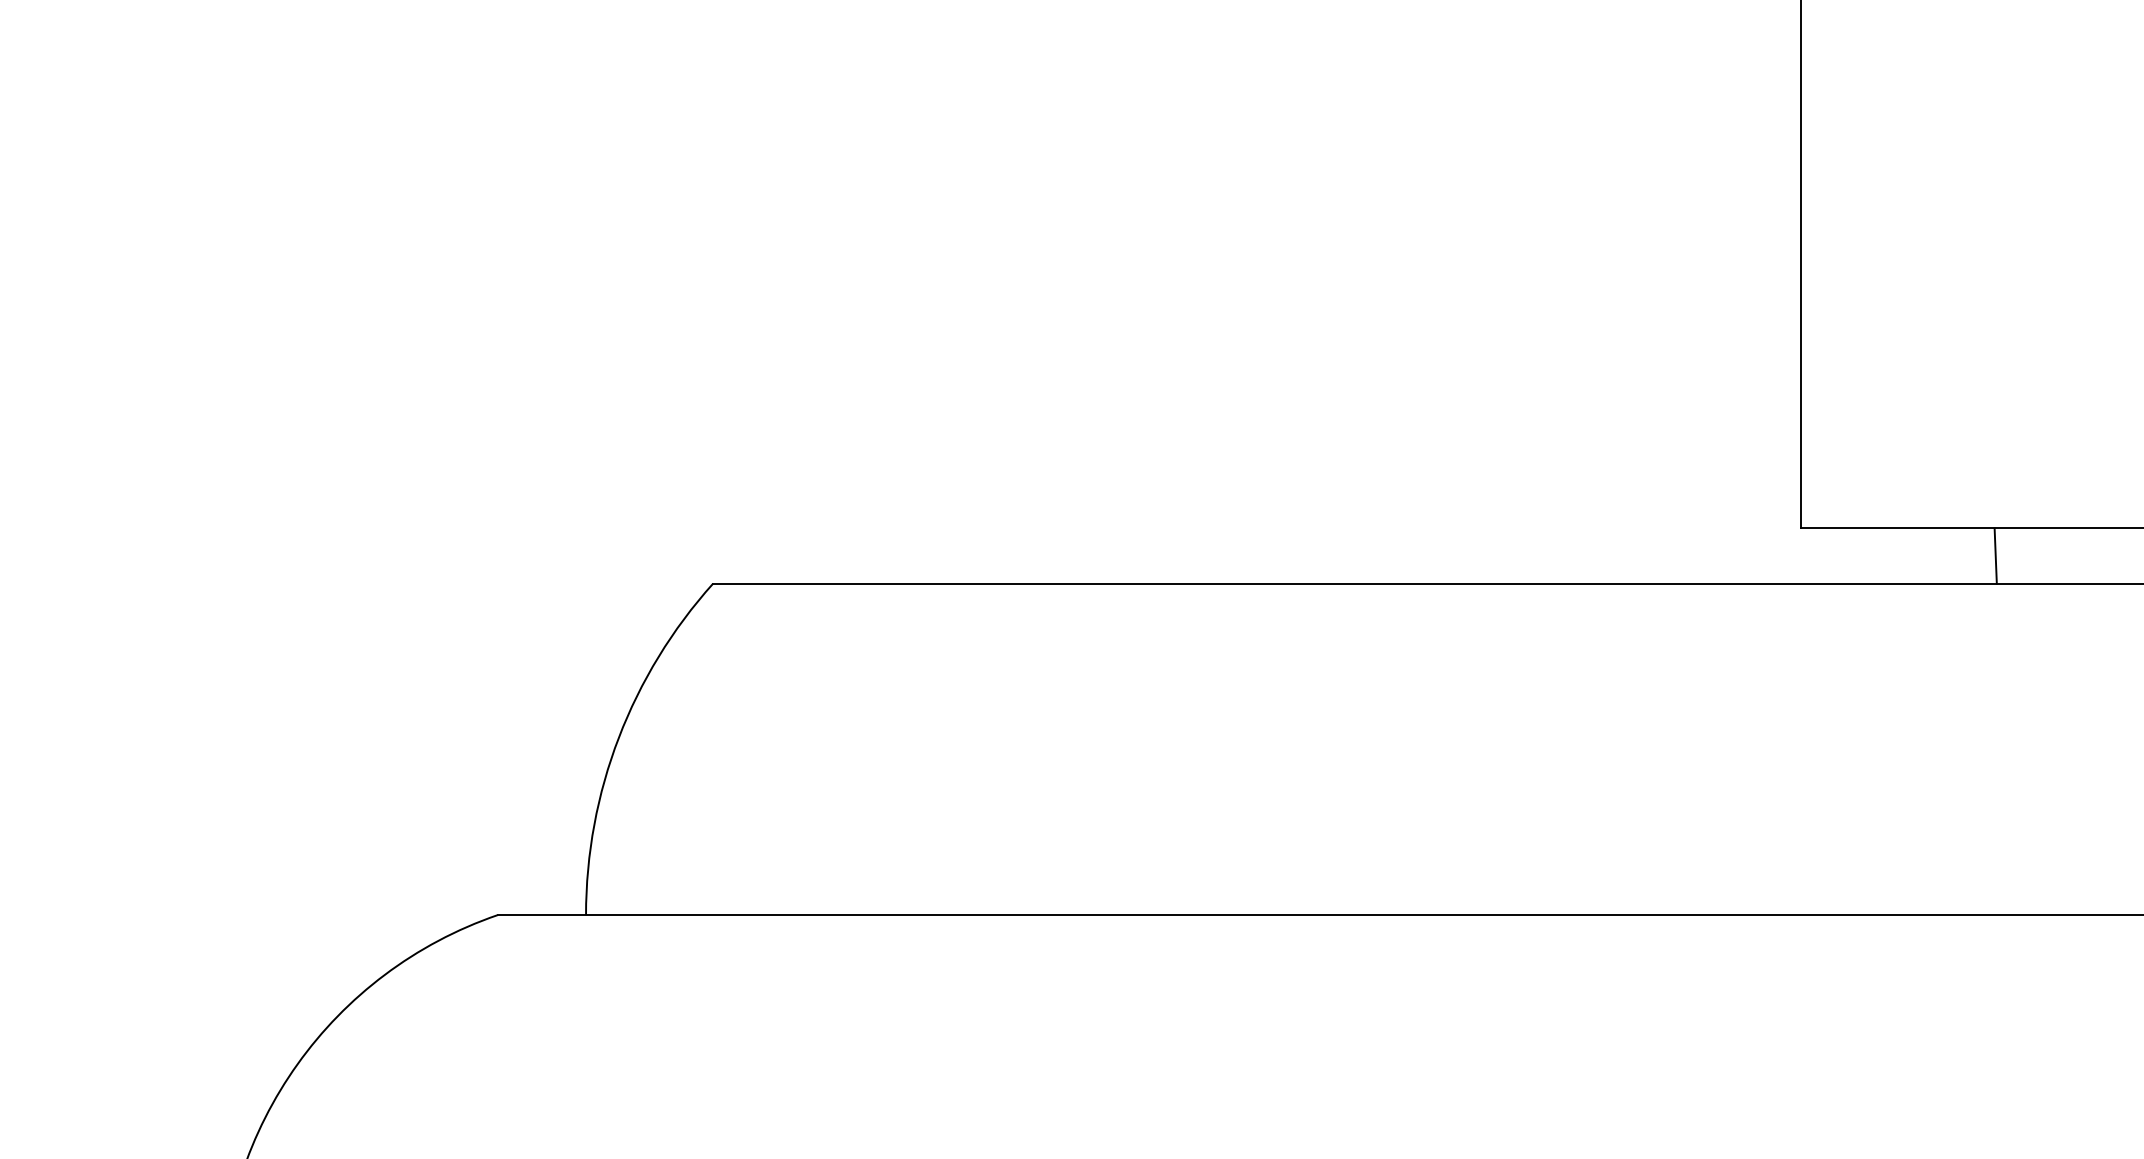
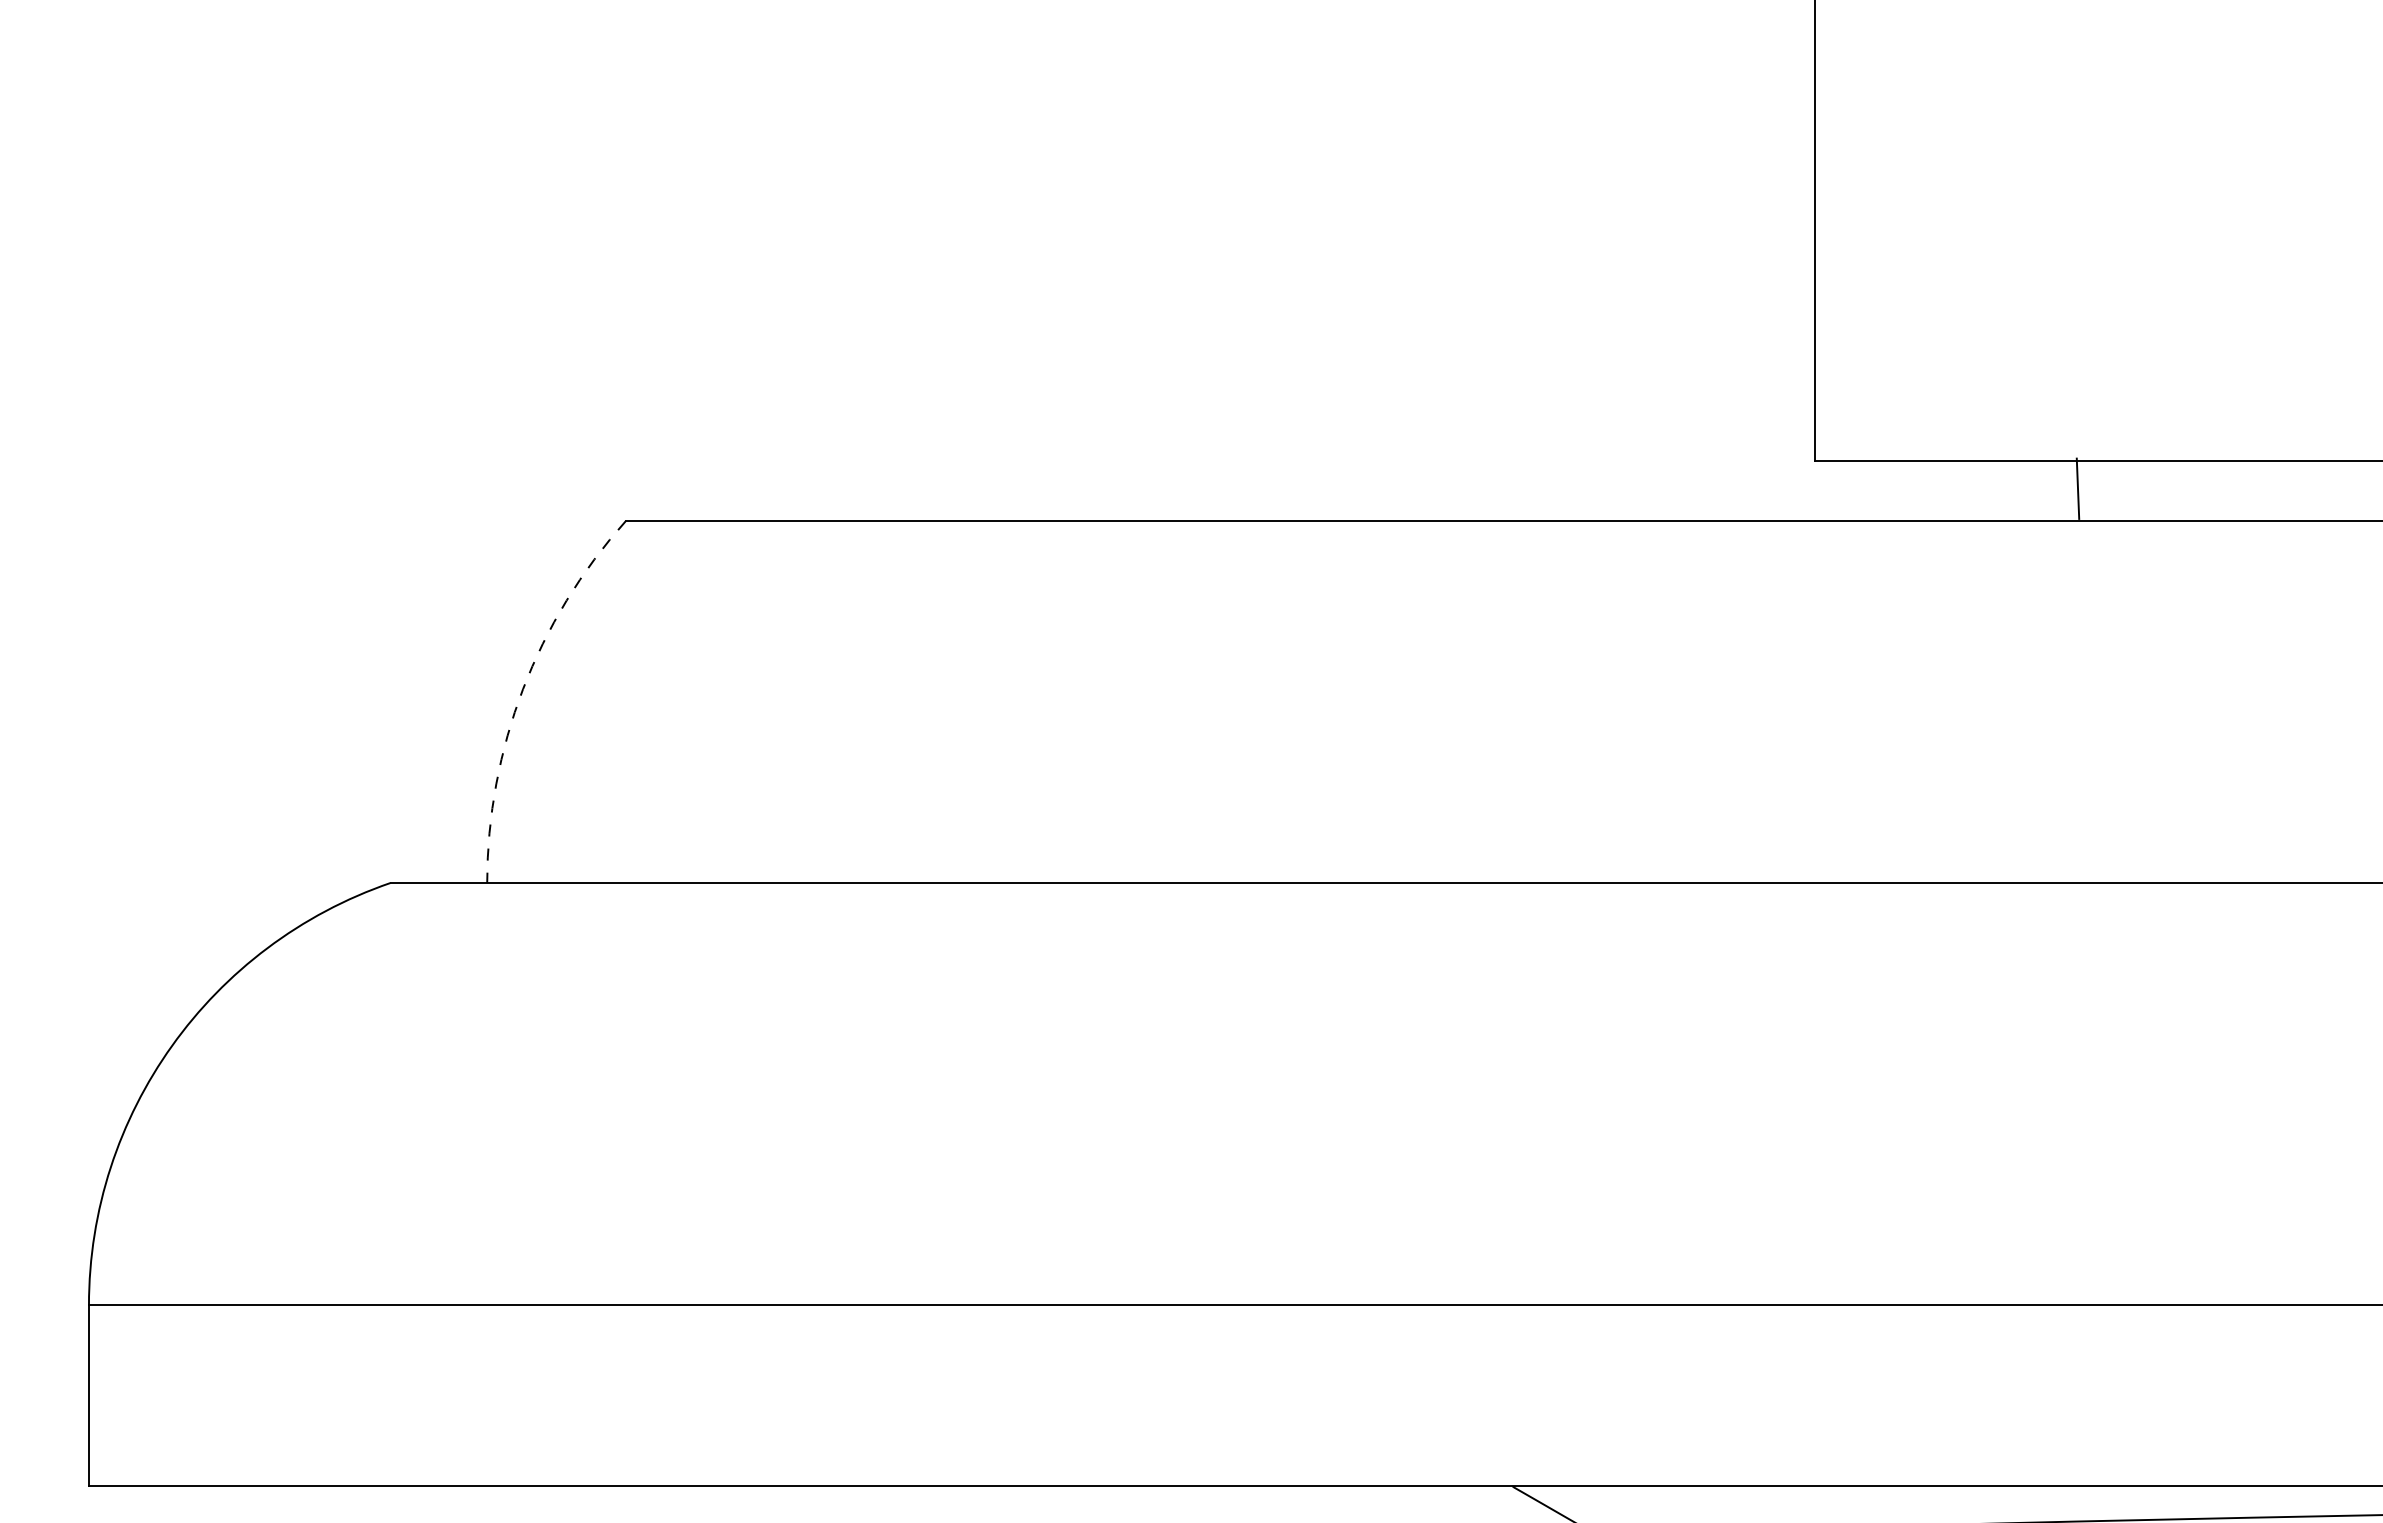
line: (1995, 555) -> (2077, 488), moved
arc: (619, 738) -> (523, 689), solid -> dashed

